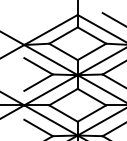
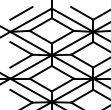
line: (38, 21) -> (21, 13), added

